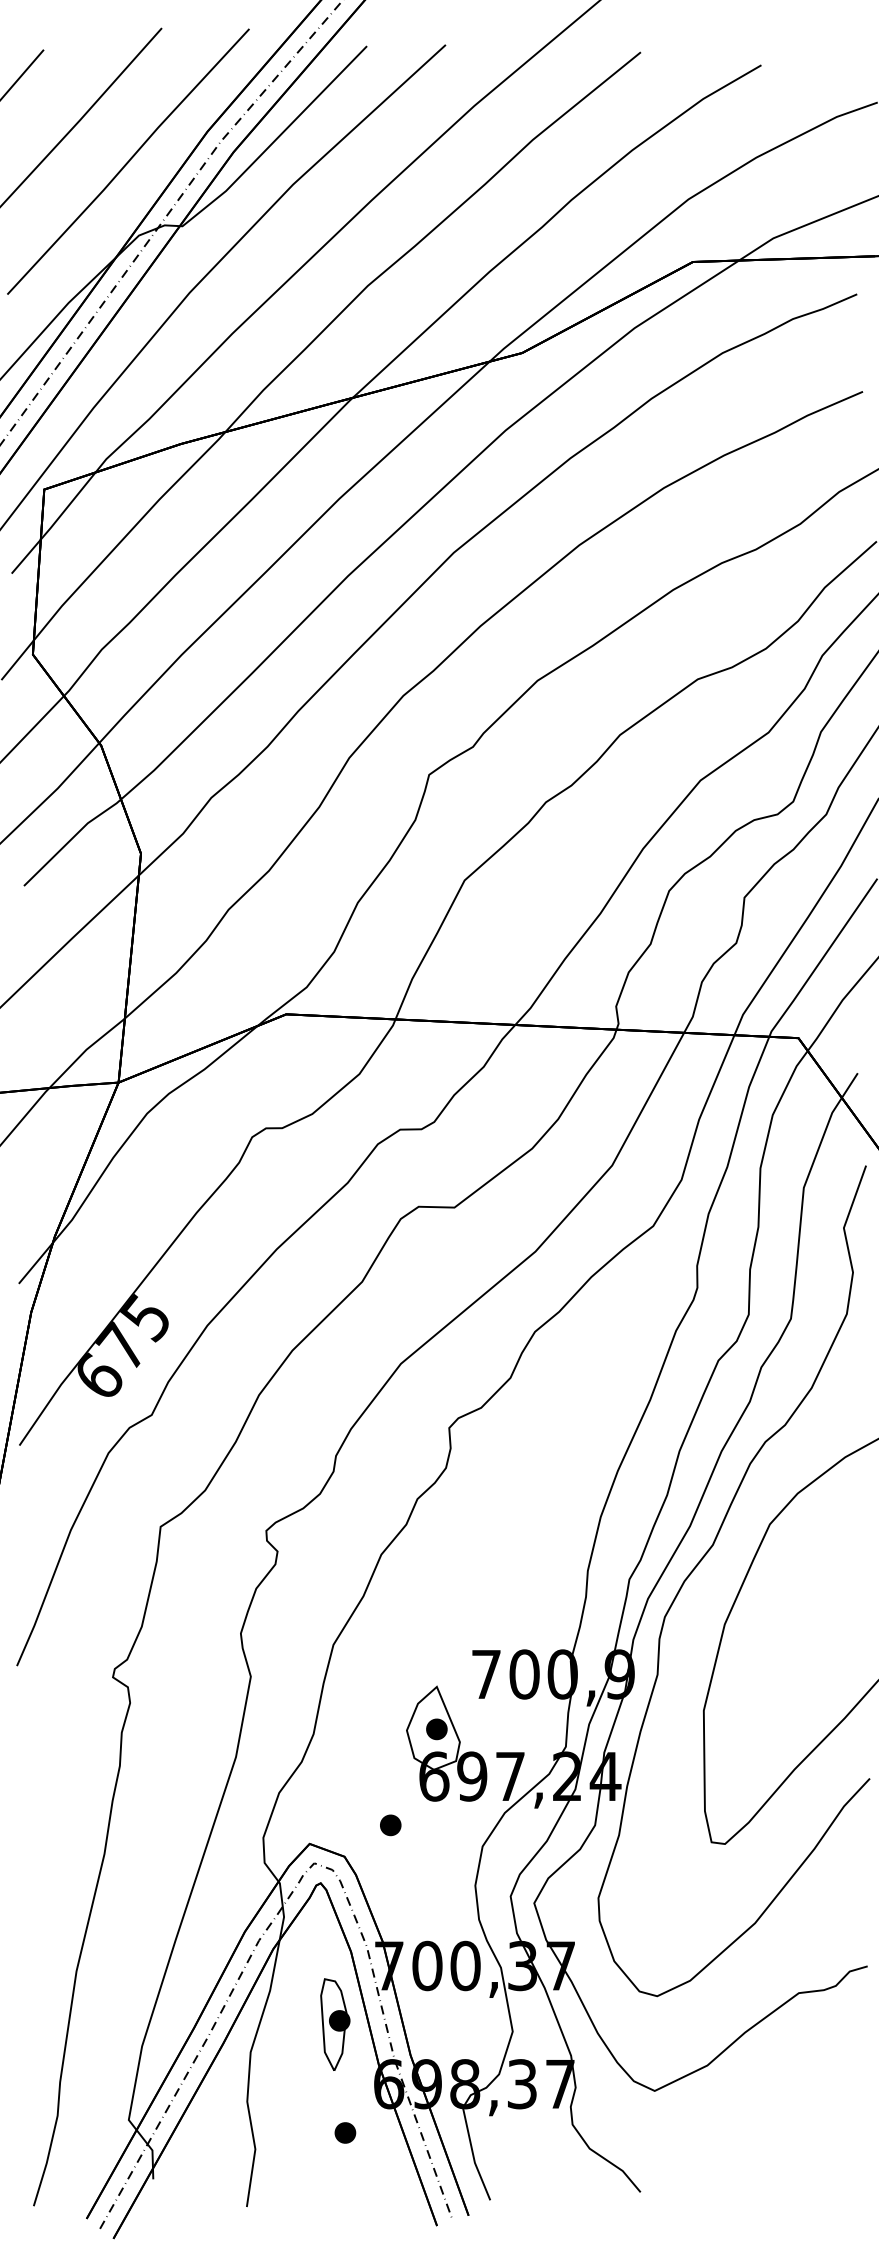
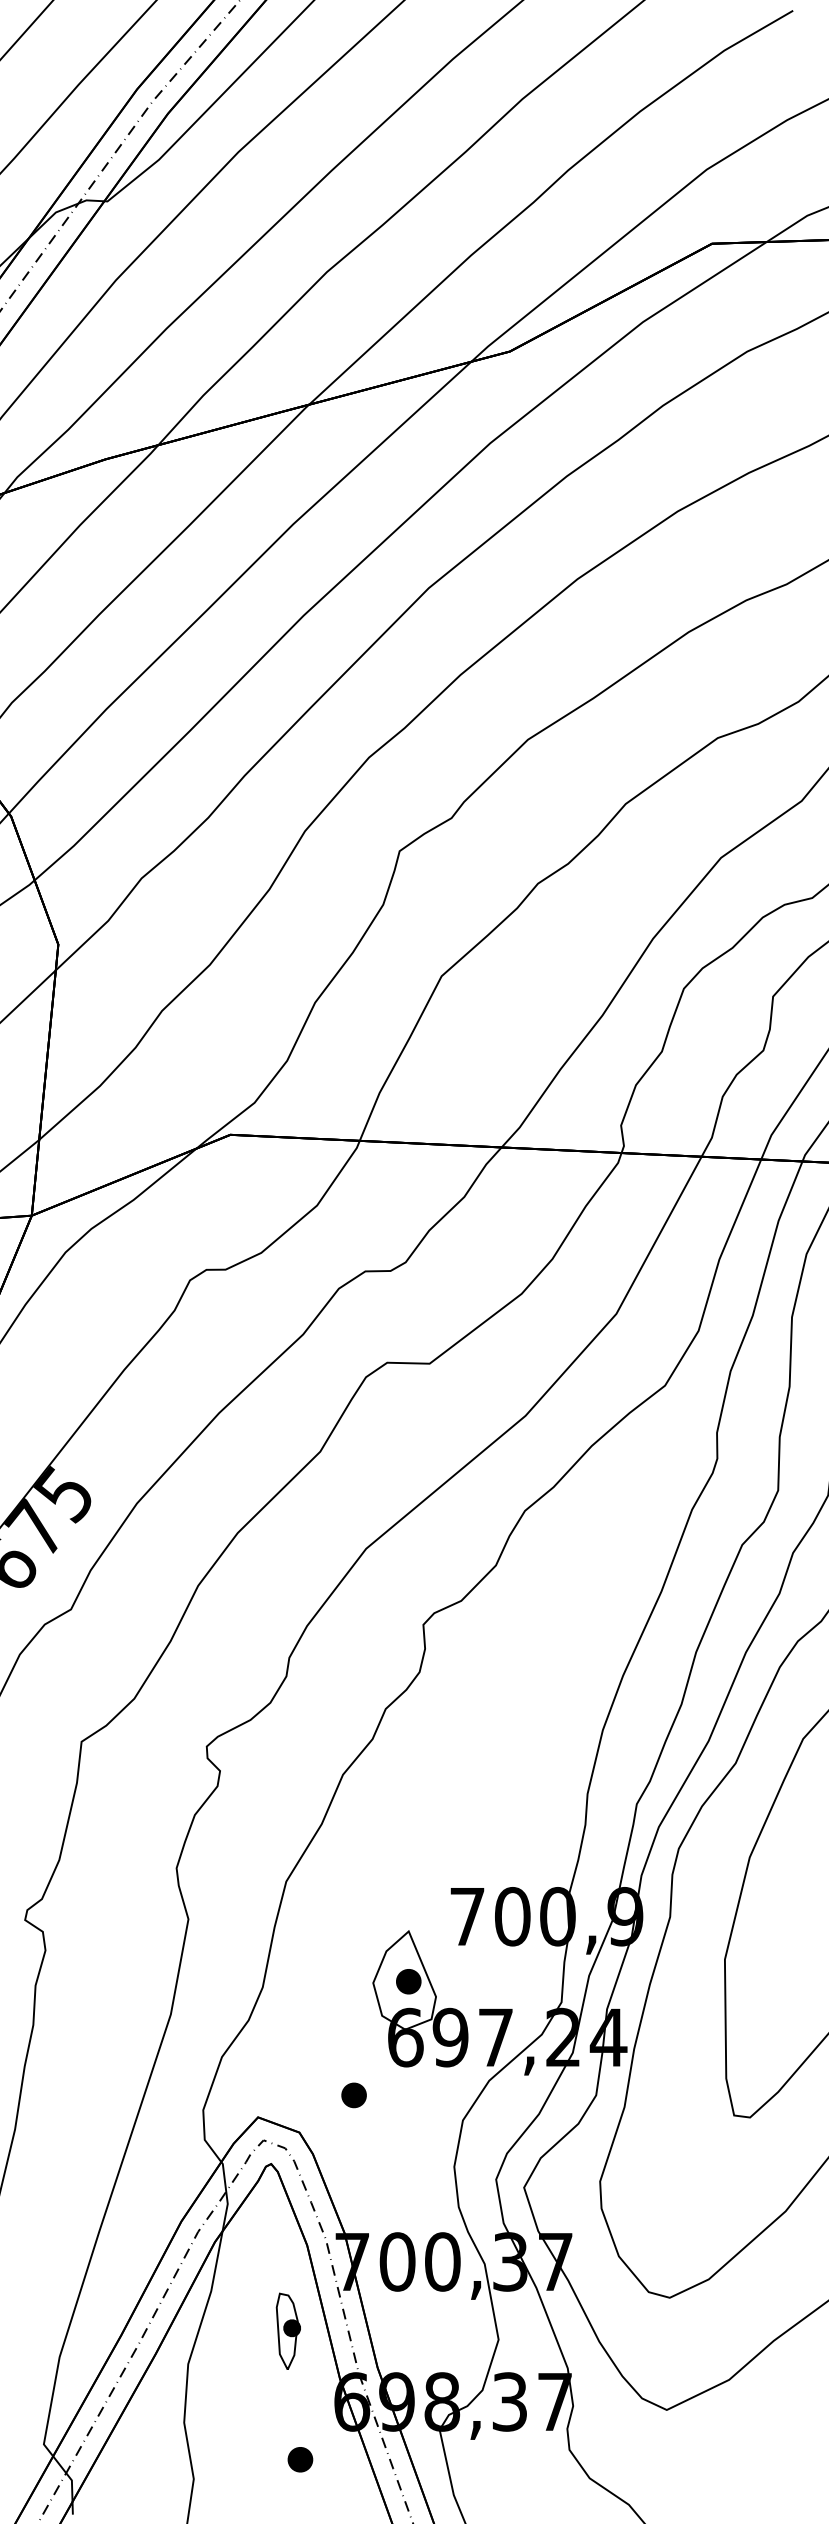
part: (335, 2024) -> (288, 2331), size x0.7

